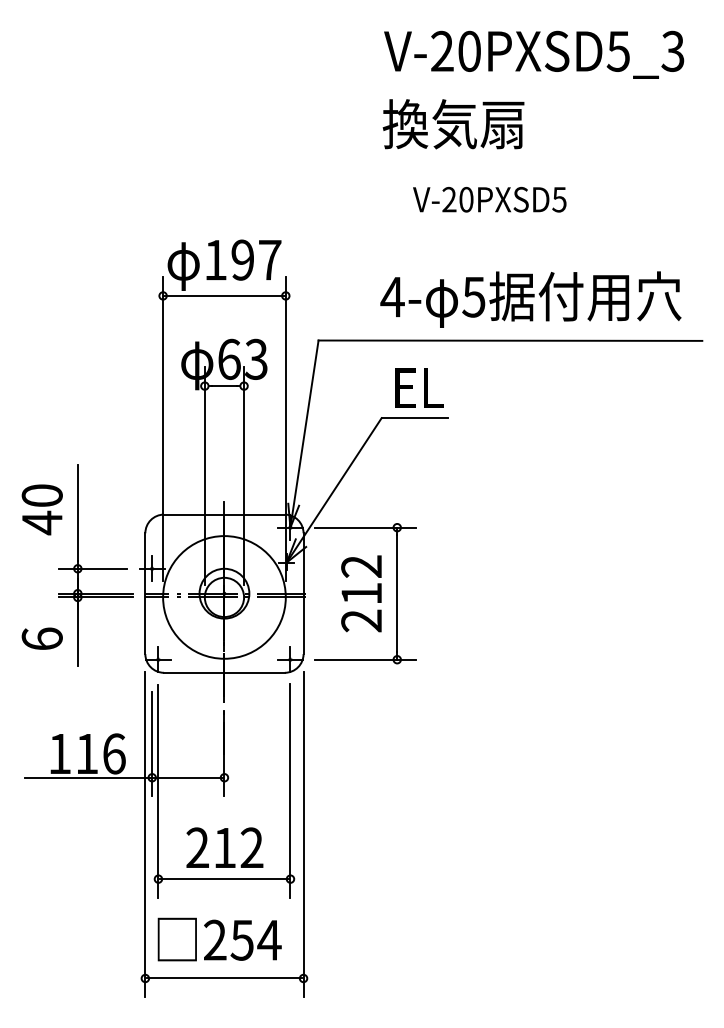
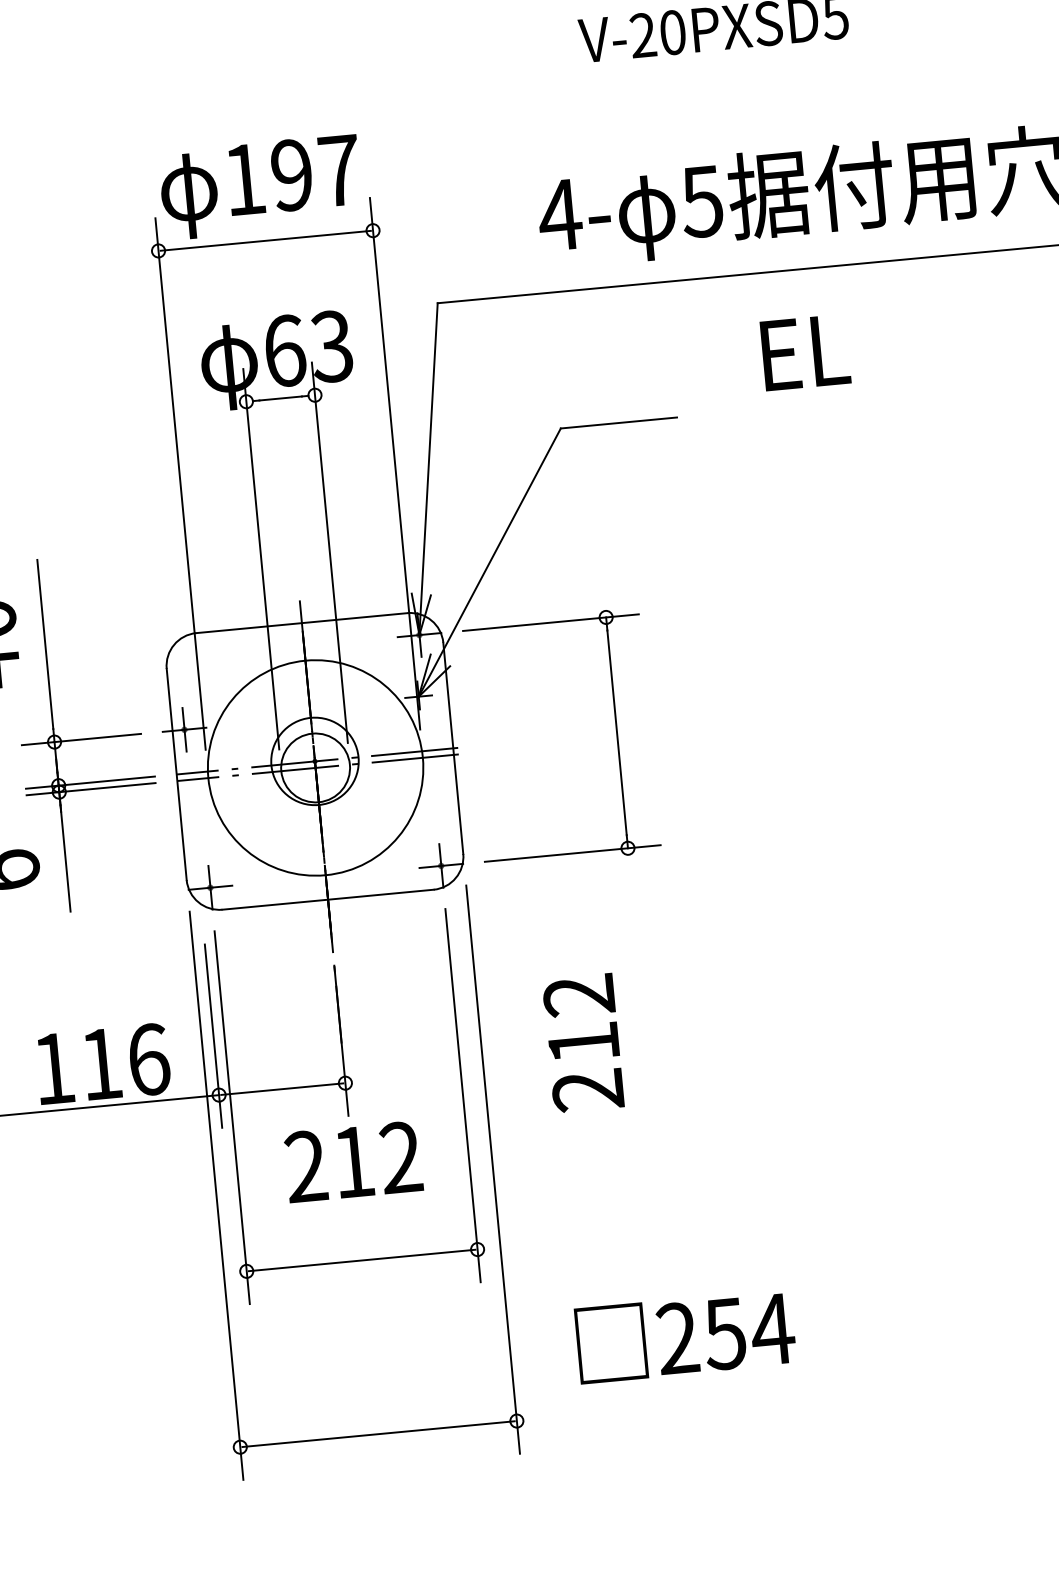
text: (419, 387) -> (805, 351), moved
text: (361, 593) -> (583, 1042), moved
text: (224, 847) -> (352, 1161), moved
text: (219, 939) -> (685, 1336), moved

